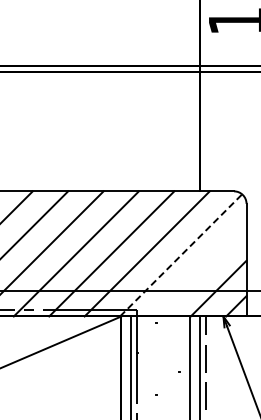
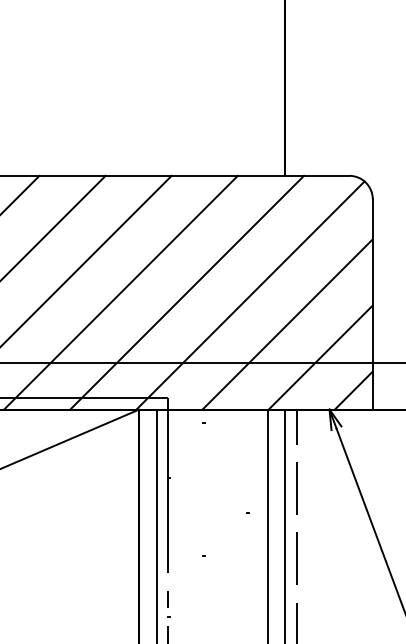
line: (181, 255) -> (251, 295), dashed -> solid
line: (200, 270) -> (286, 323), added

